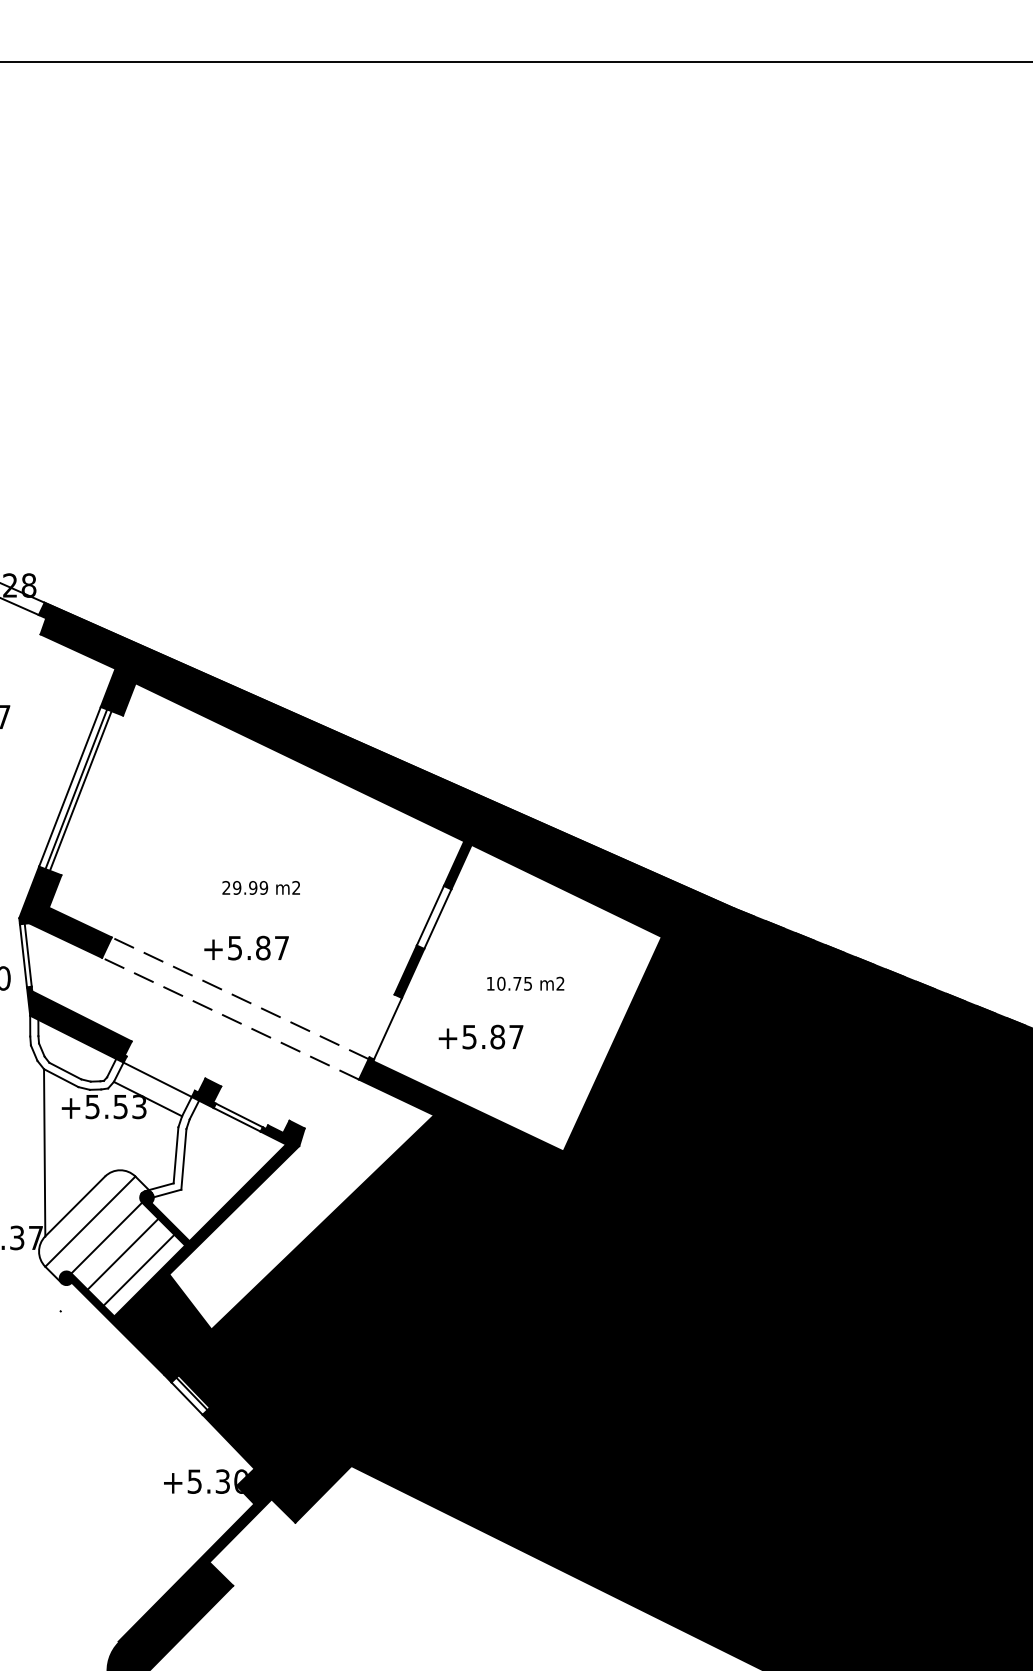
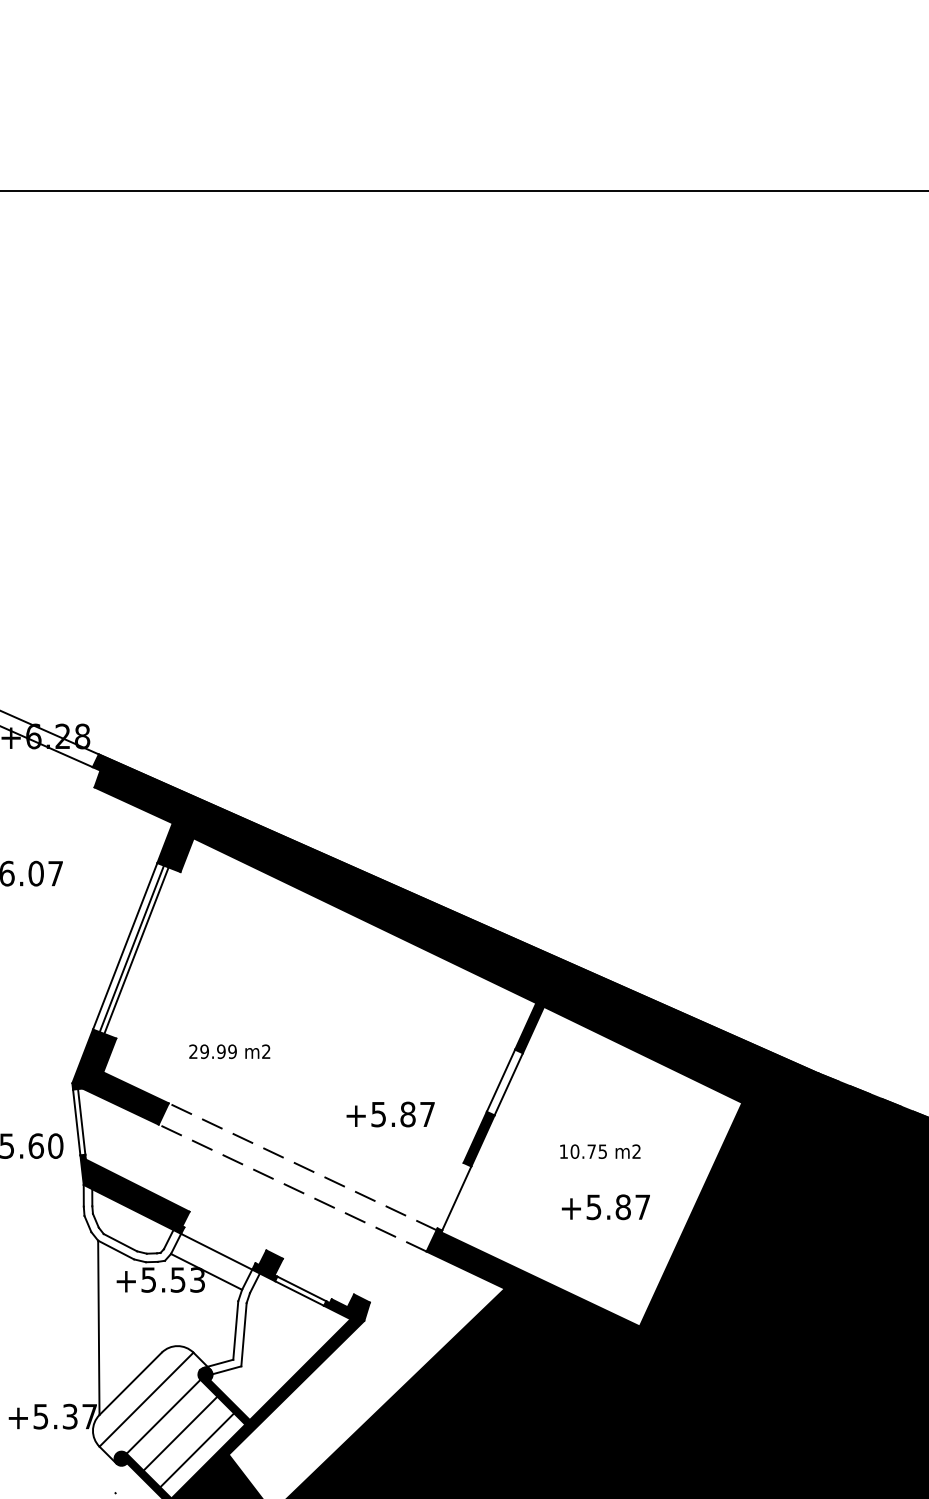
text: (260, 887) -> (228, 1051), moved
text: (246, 947) -> (390, 1113), moved
text: (480, 1036) -> (605, 1206), moved

